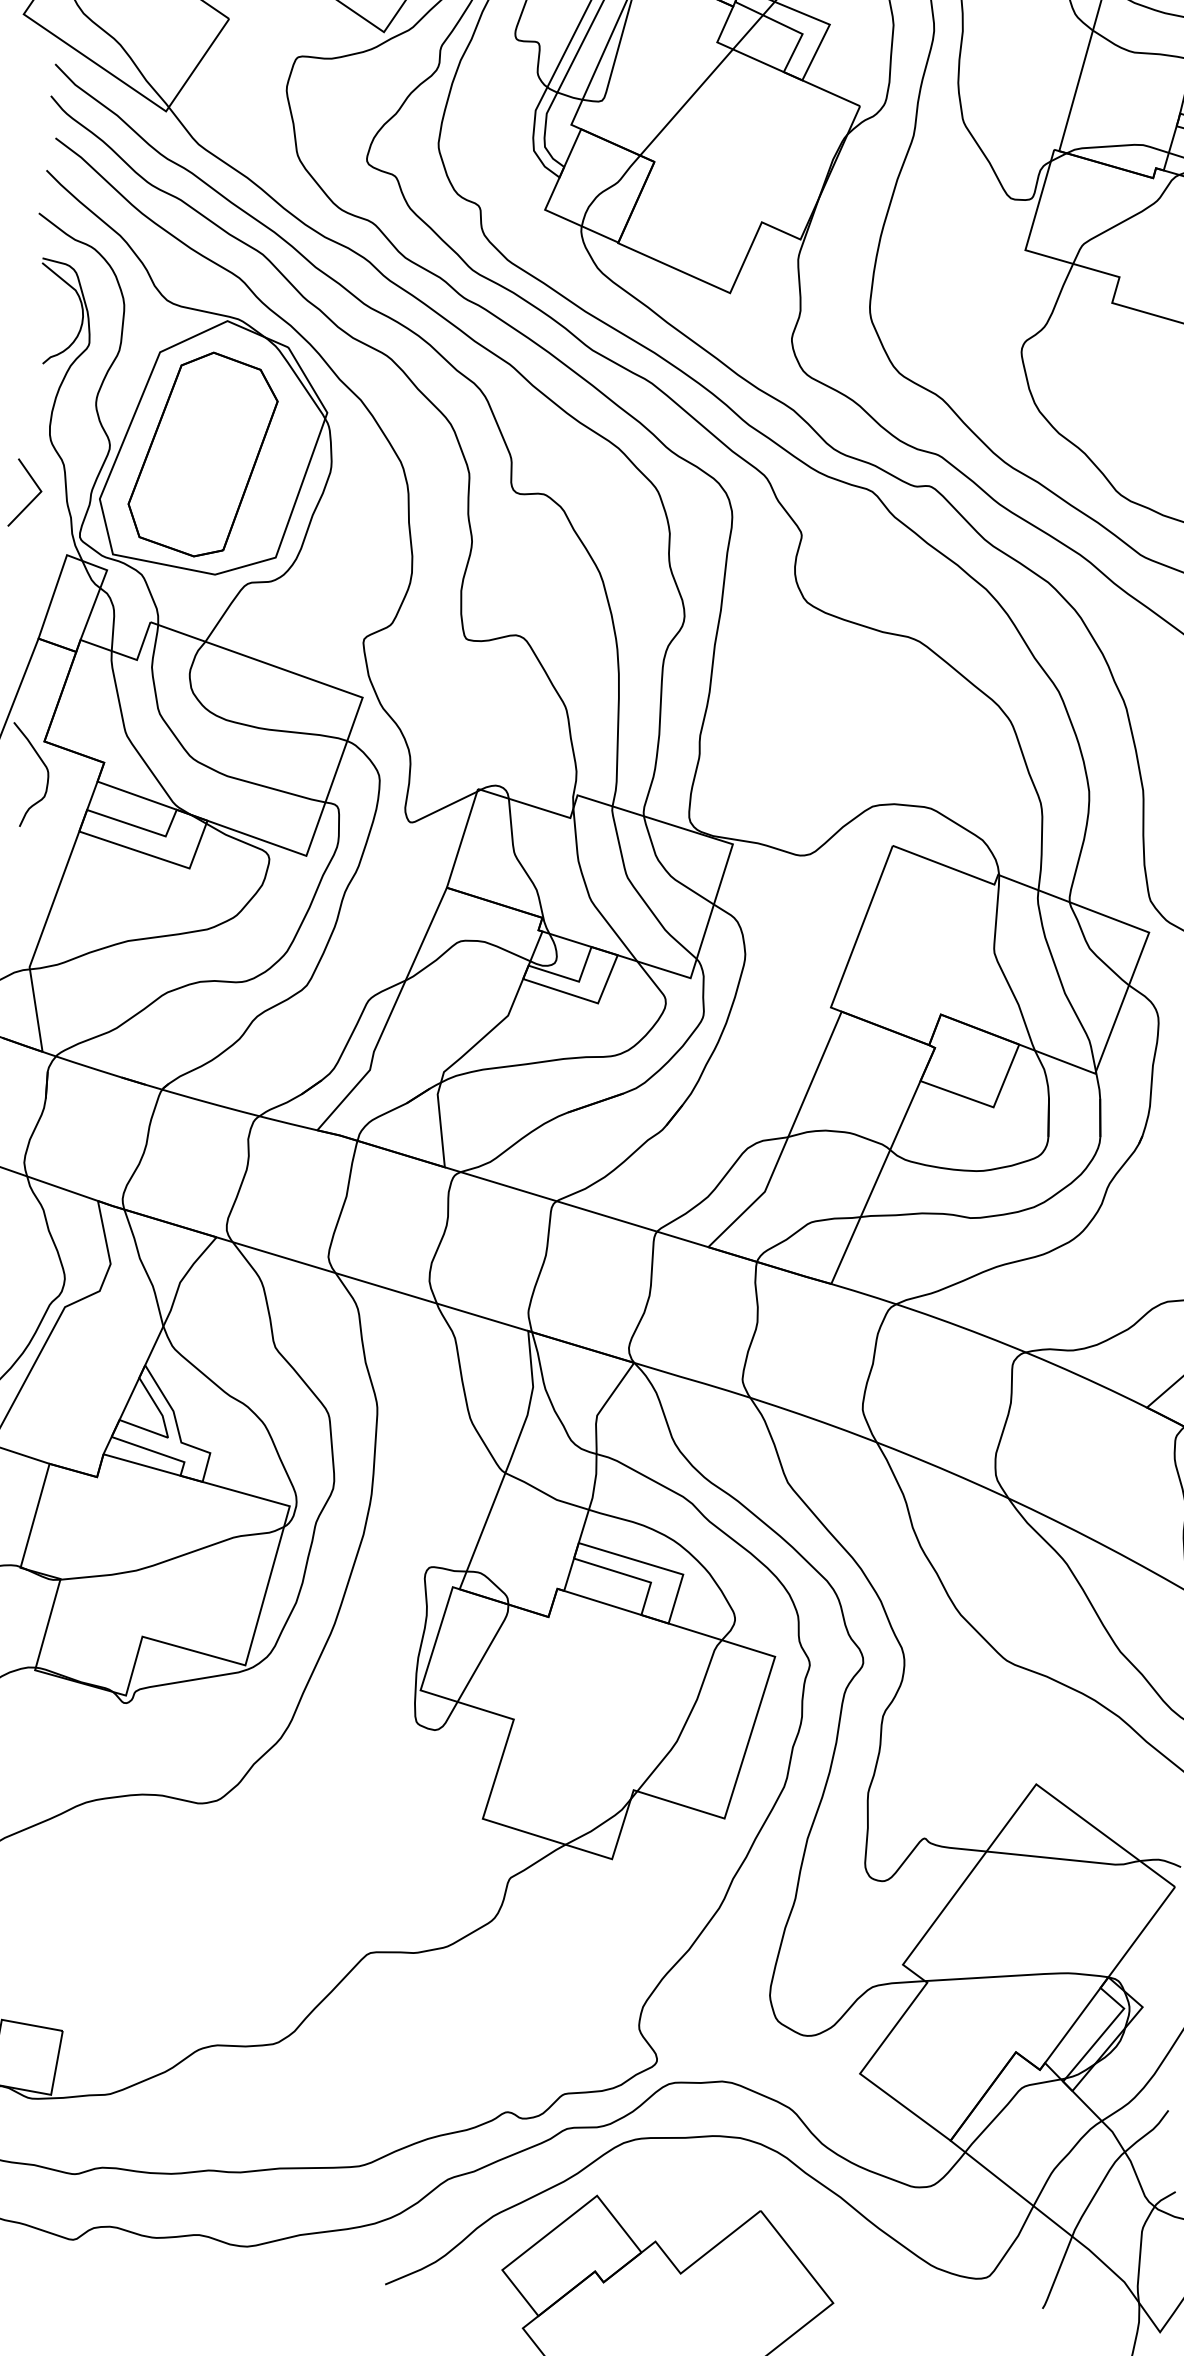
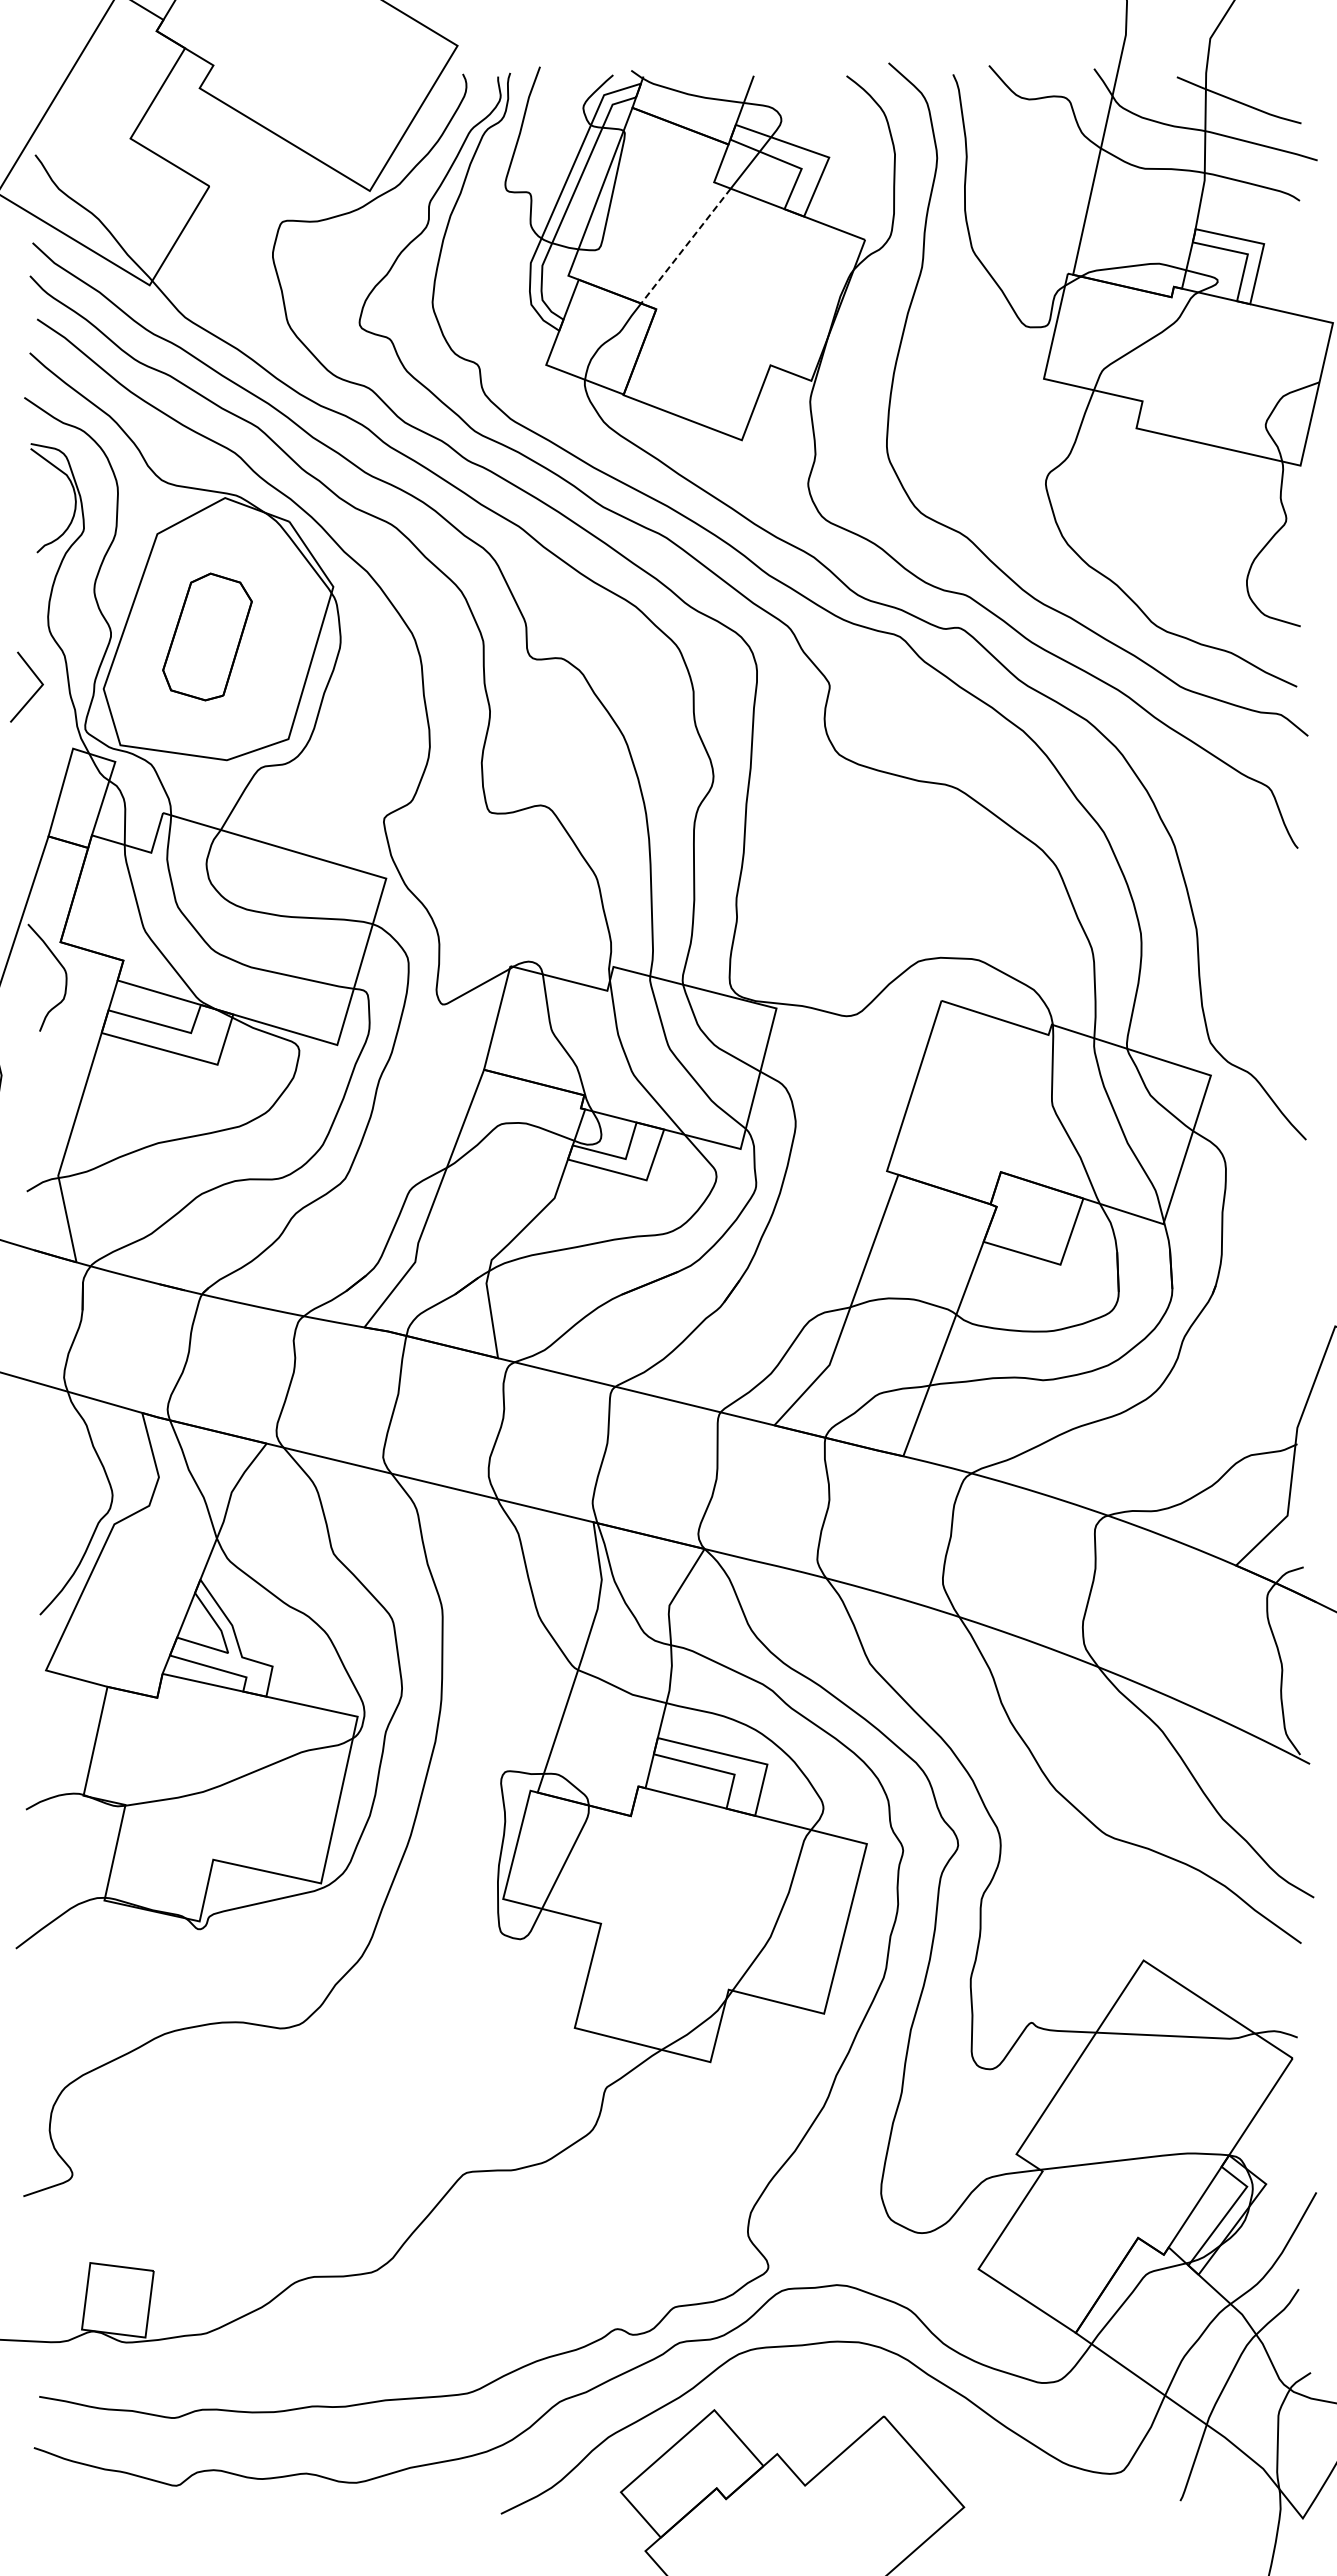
line: (686, 102) -> (685, 246), solid -> dashed
part: (202, 453) -> (207, 636), size x0.6

